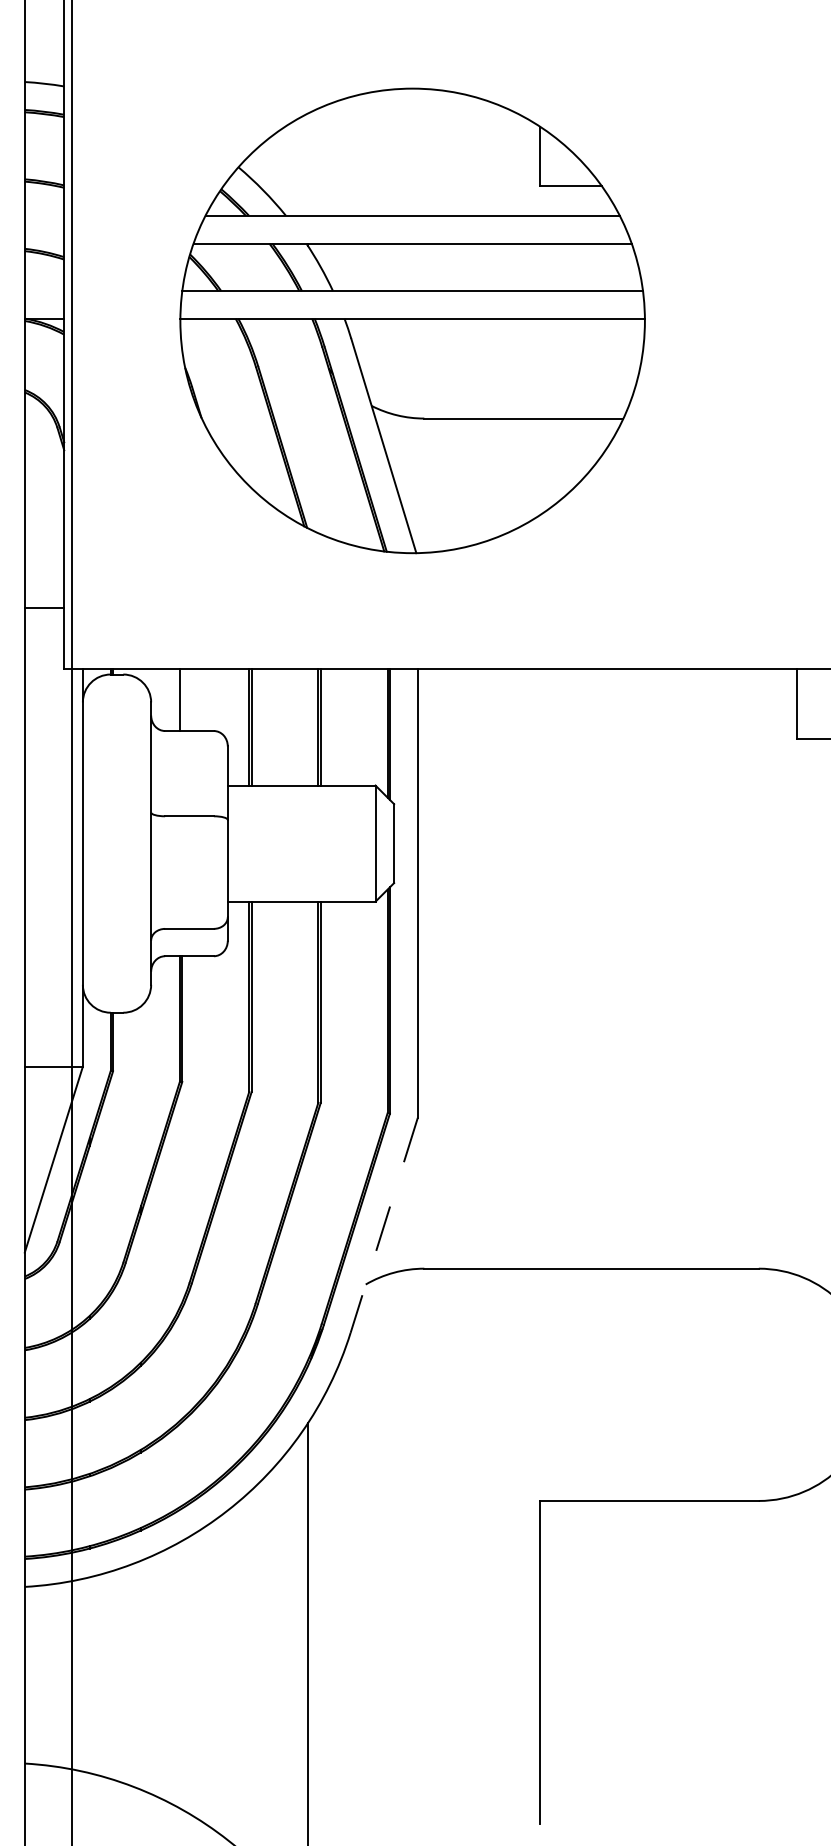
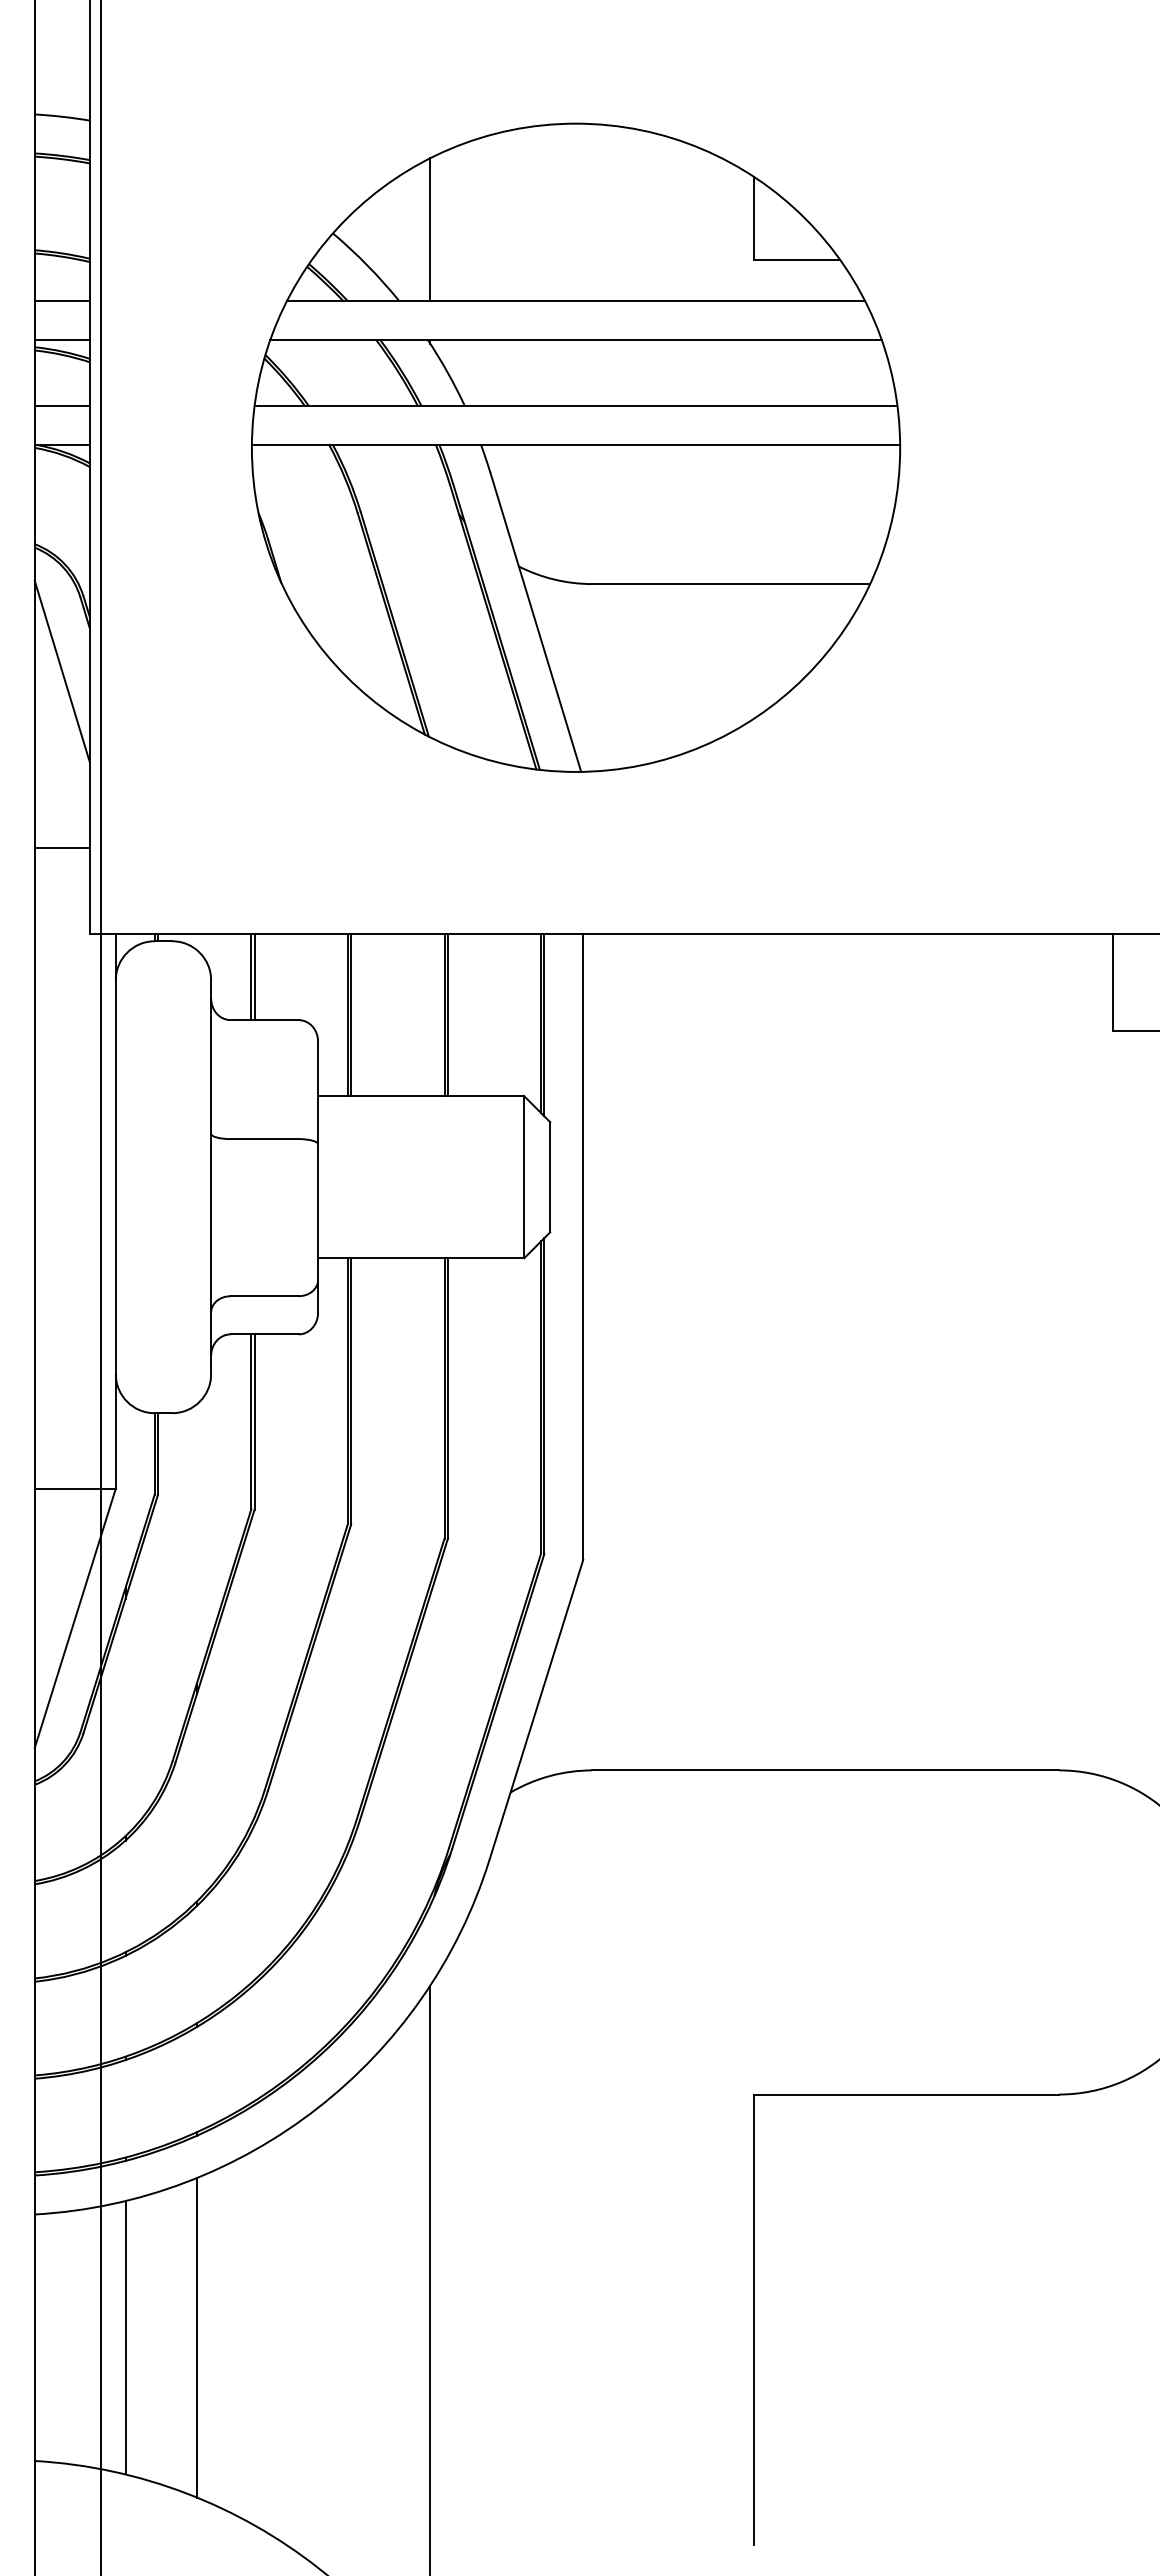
line: (308, 164) -> (430, 229), added
line: (43, 215) -> (61, 300), added
line: (43, 243) -> (61, 339), added
line: (43, 291) -> (61, 406), added
line: (43, 481) -> (61, 671), added
line: (182, 700) -> (254, 977), added
line: (384, 1225) -> (536, 1710), dashed -> solid
line: (89, 1675) -> (125, 2337), added
line: (140, 1675) -> (196, 2337), added

